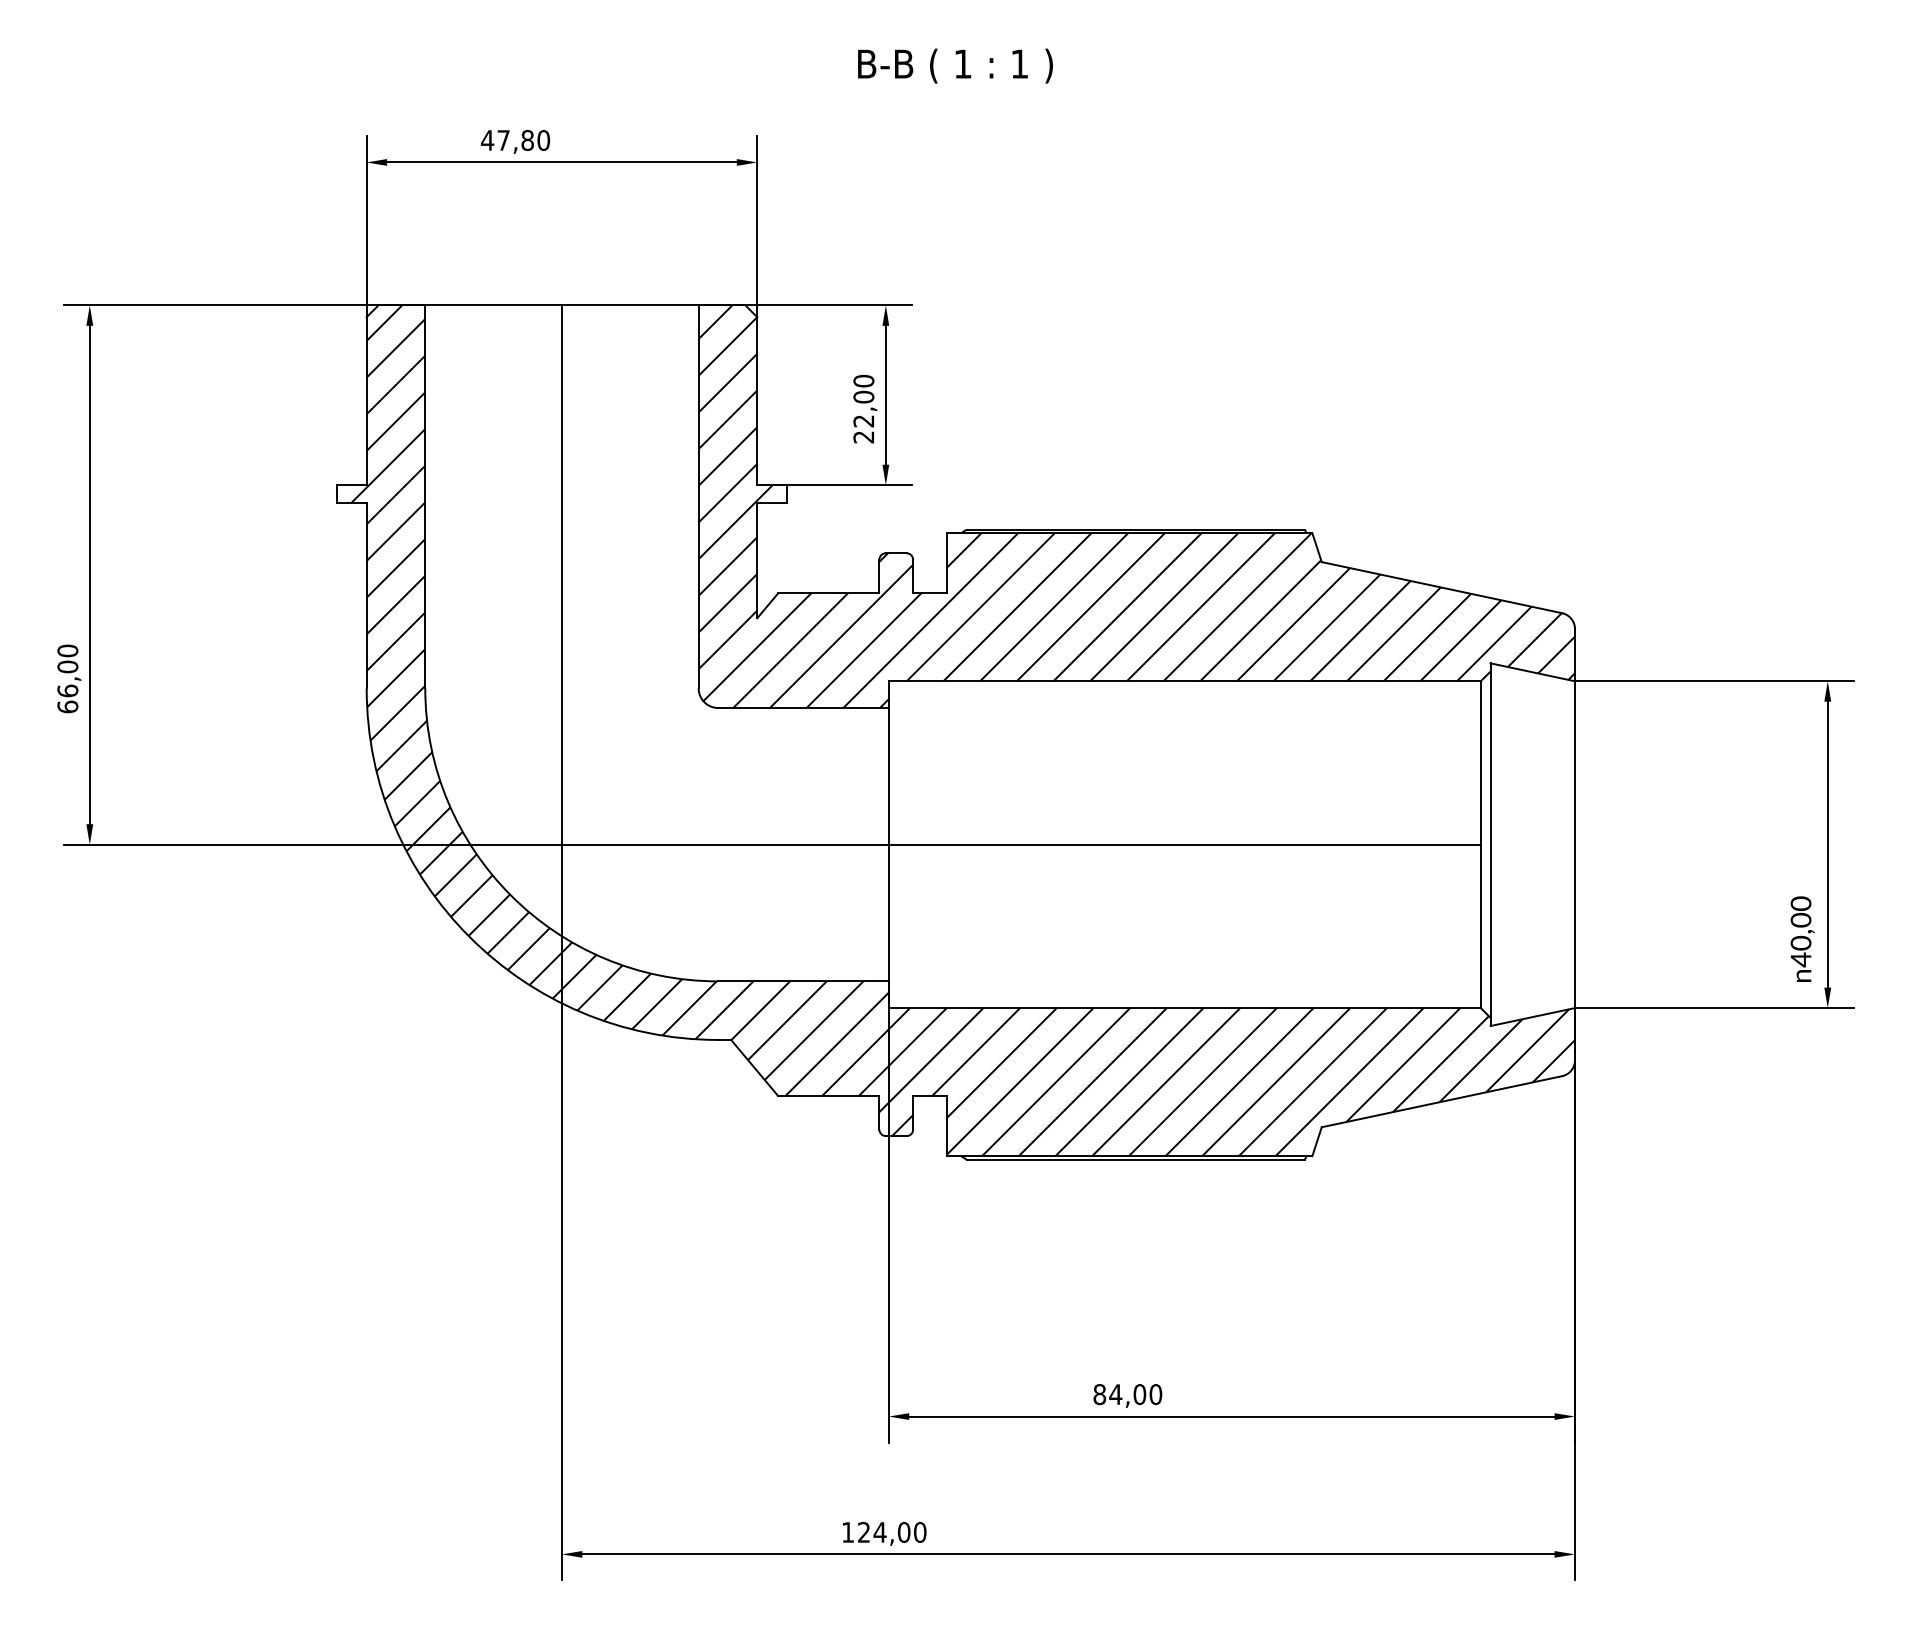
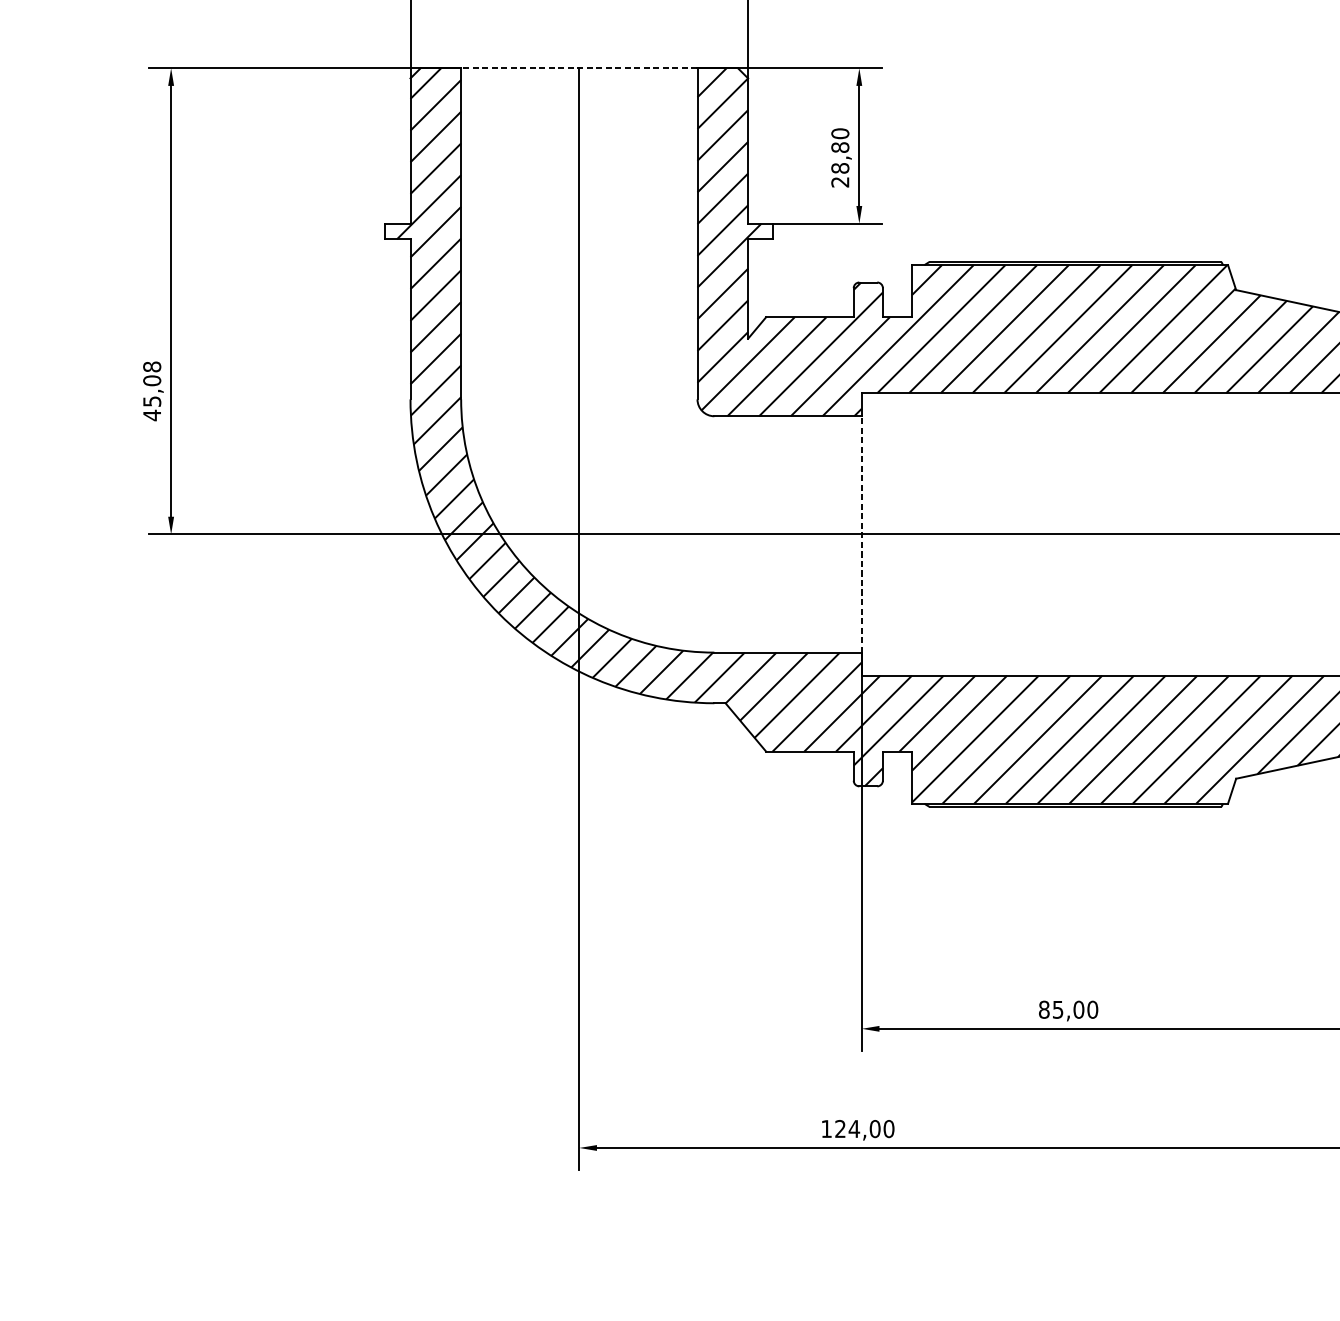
line: (561, 305) -> (578, 68), solid -> dashed
text: (863, 408) -> (840, 157), 22,00 -> 28,80
text: (67, 678) -> (151, 390), 66,00 -> 45,08
line: (888, 844) -> (861, 534), solid -> dashed
text: (1115, 1394) -> (1057, 1009), 84,00 -> 85,00

